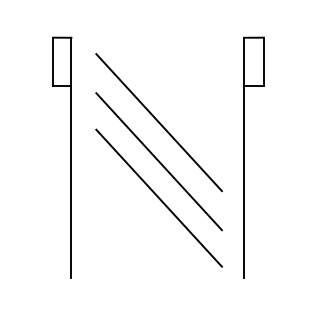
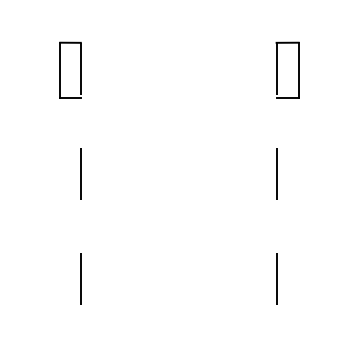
line: (158, 122) -> (179, 138), removed
line: (71, 158) -> (80, 179), solid -> dashed
line: (244, 158) -> (276, 179), solid -> dashed
line: (158, 161) -> (179, 182), removed
line: (158, 197) -> (179, 223), removed

